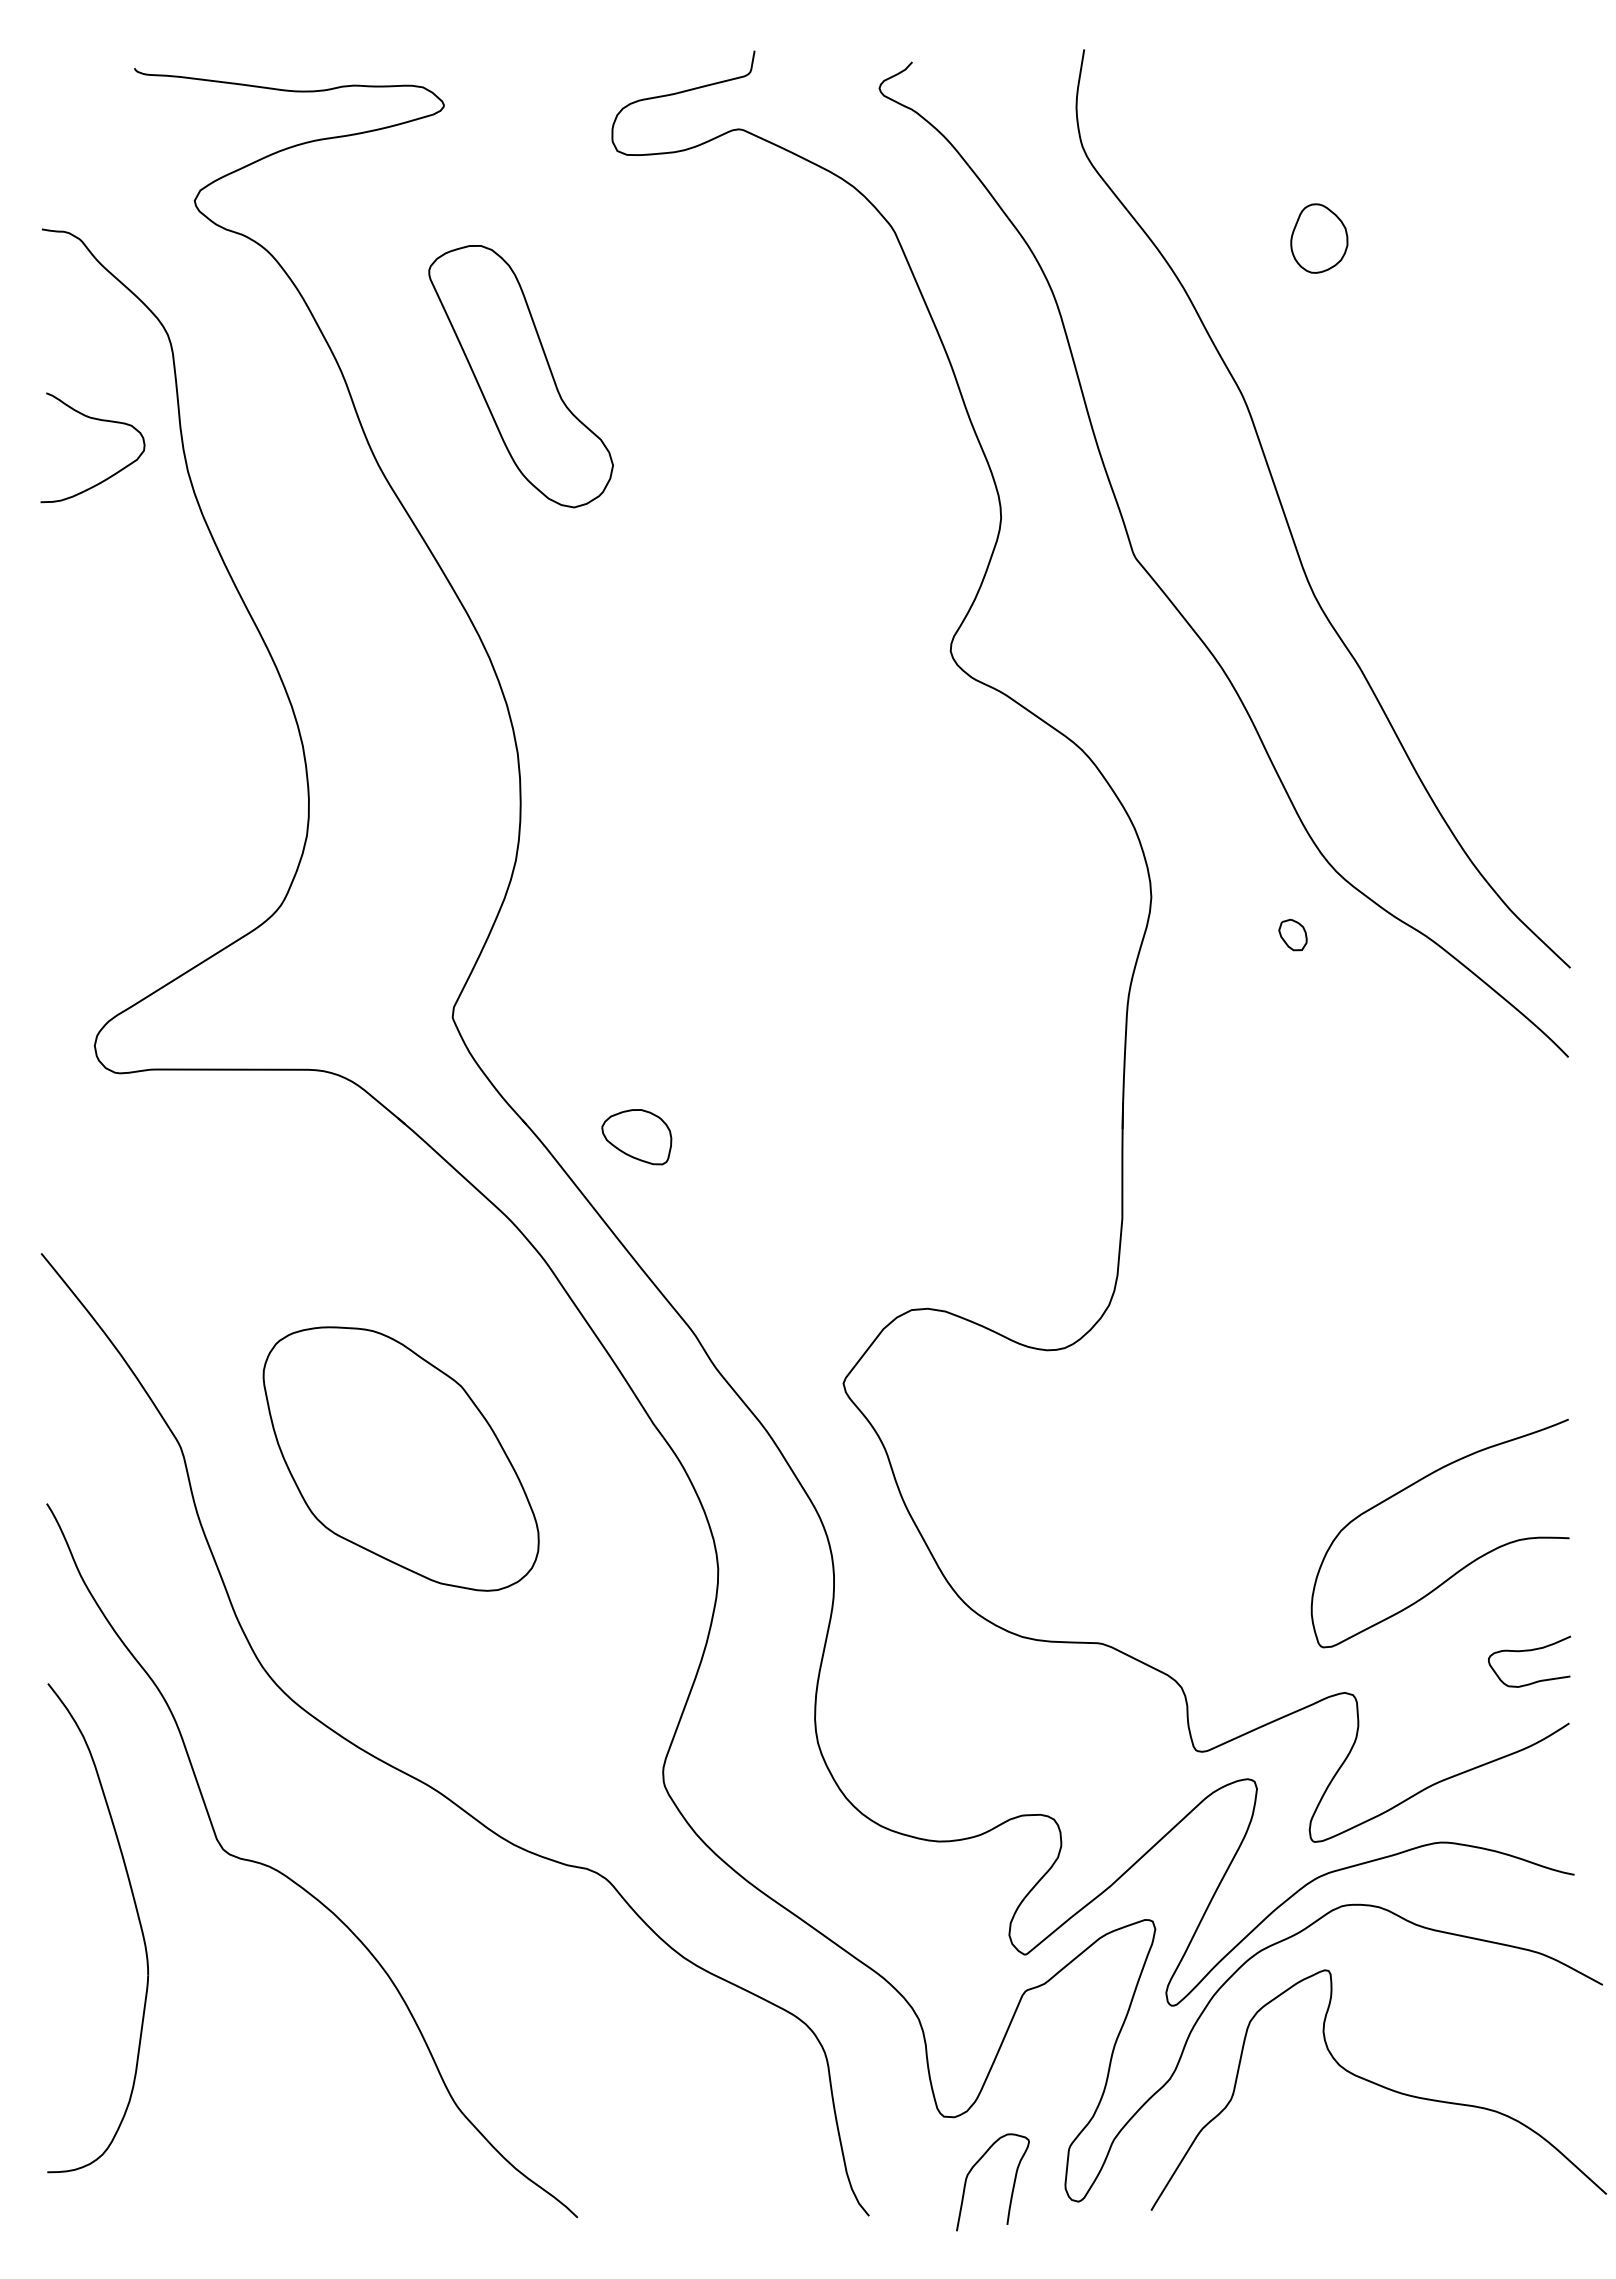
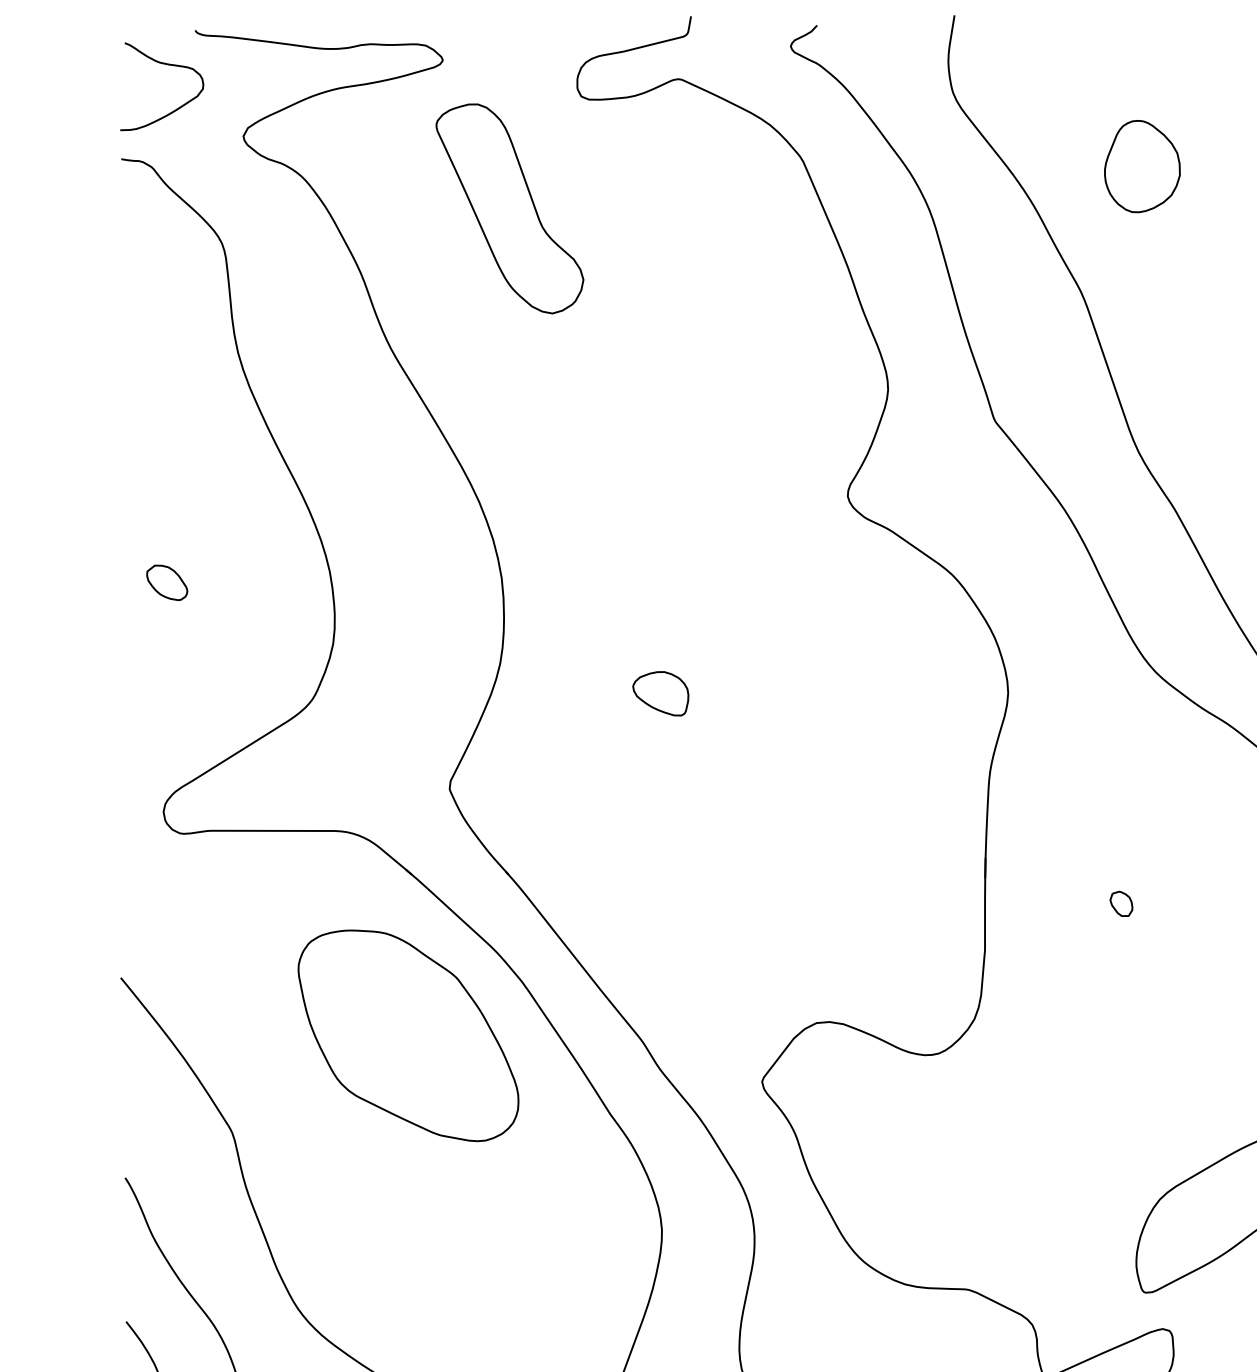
part: (1319, 238) -> (1142, 166), size x1.67
part: (520, 376) -> (509, 208), moved
curve: (97, 420) -> (165, 64), moved
part: (99, 758) -> (167, 582), added
part: (1292, 934) -> (1121, 903), moved
part: (636, 1137) -> (660, 694), moved
part: (400, 1458) -> (407, 1035), moved

